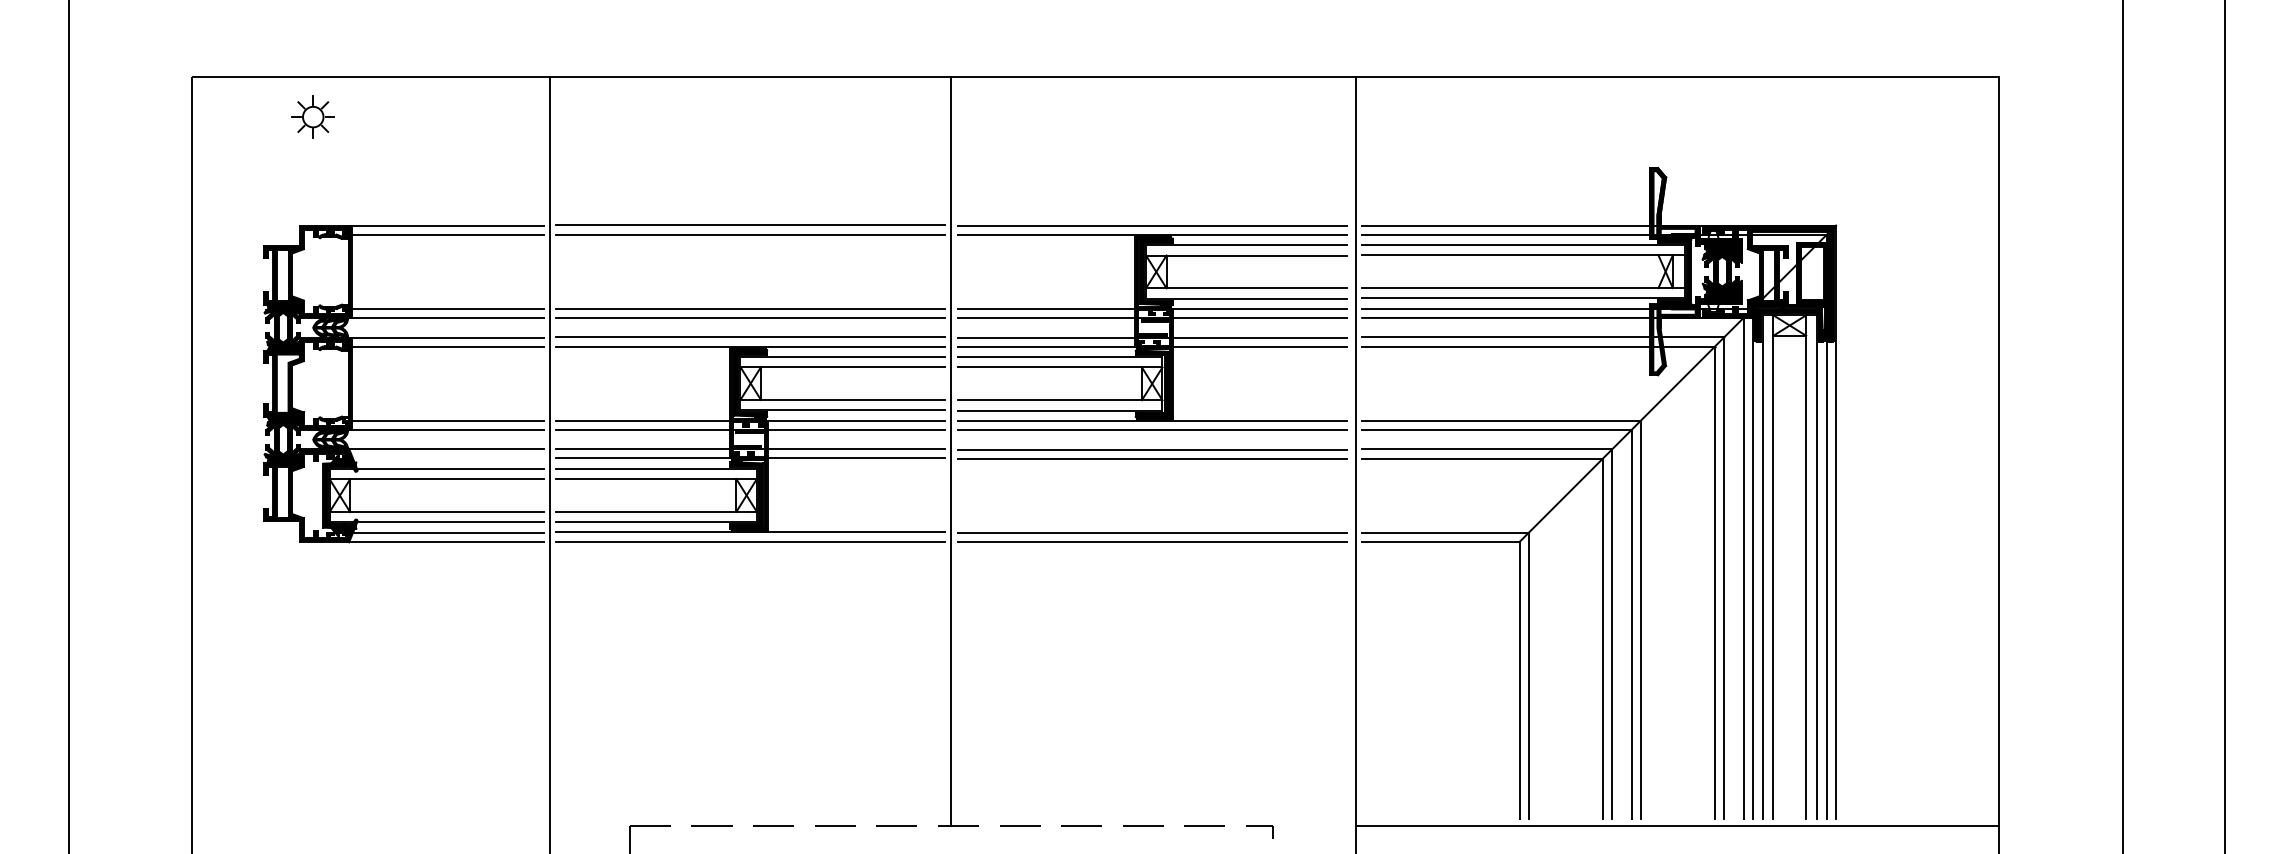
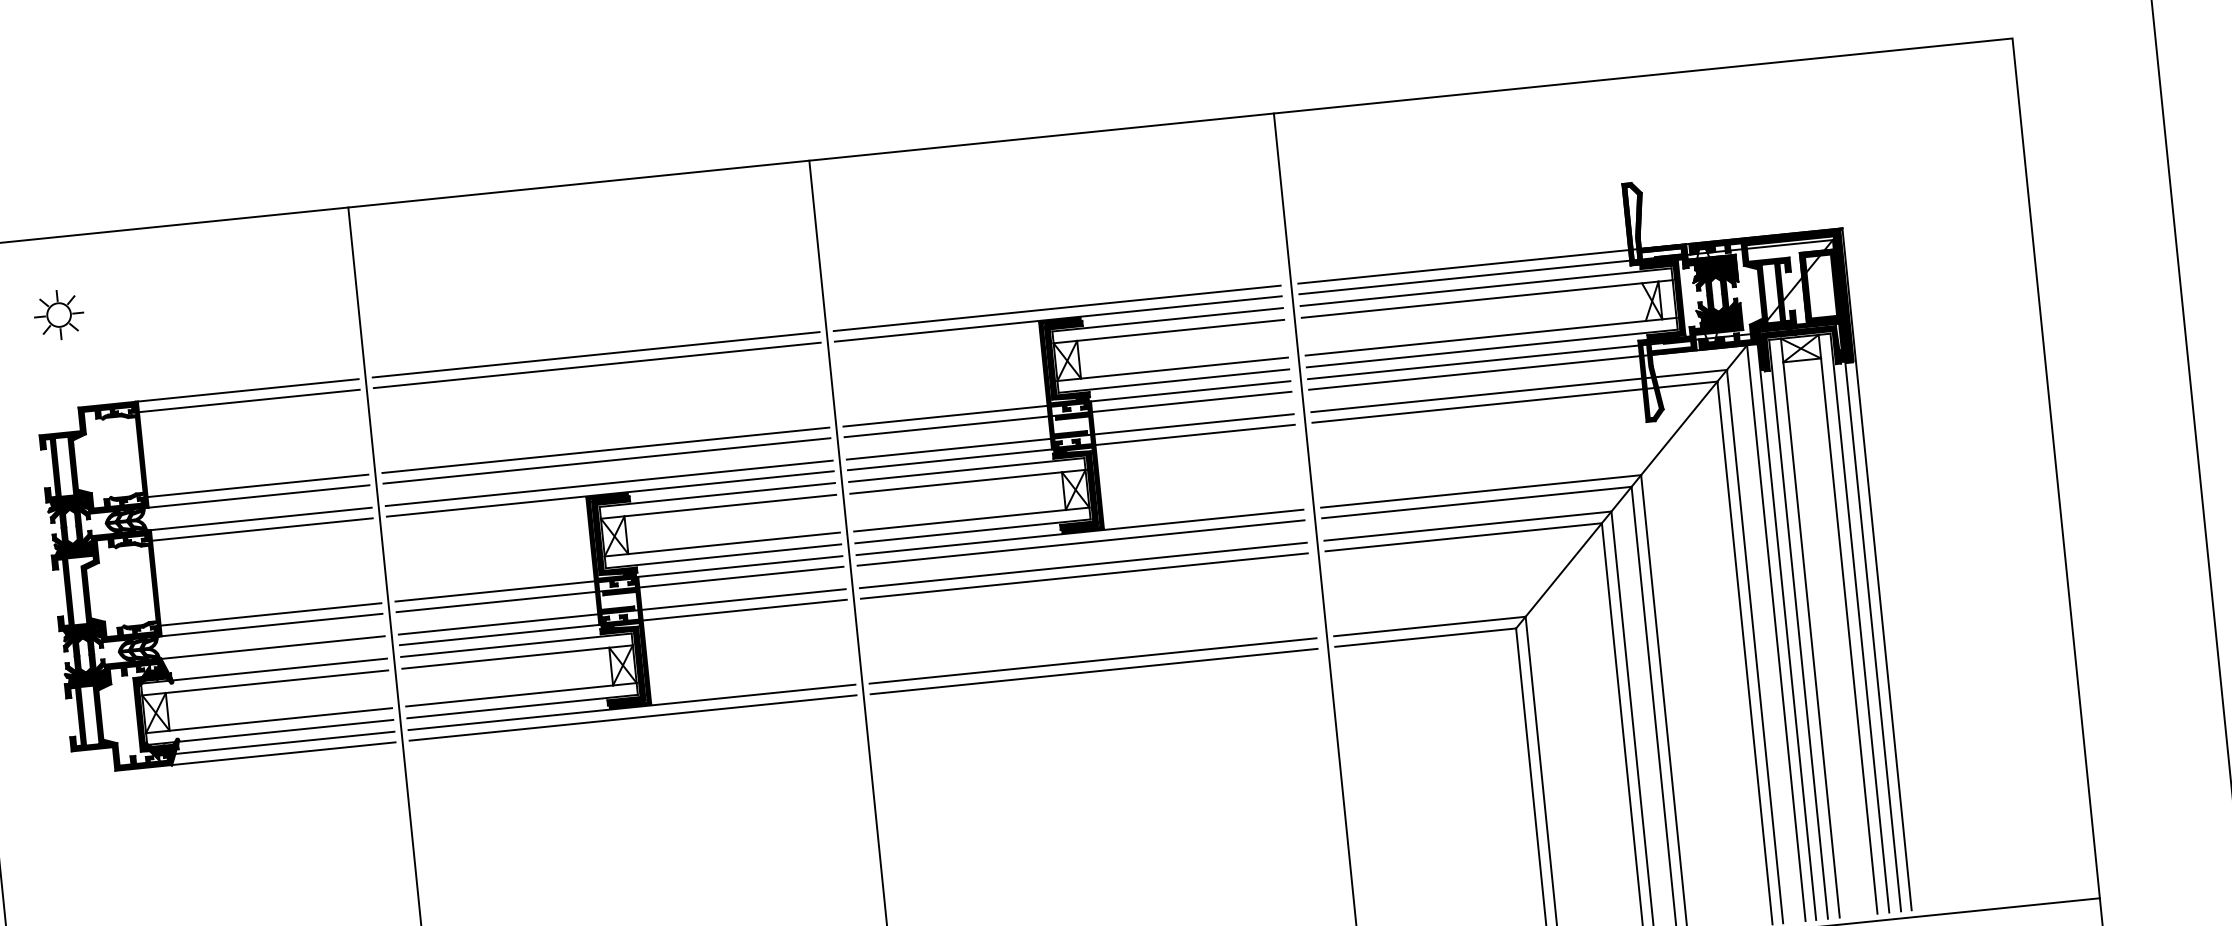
part: (312, 116) -> (58, 314), moved

